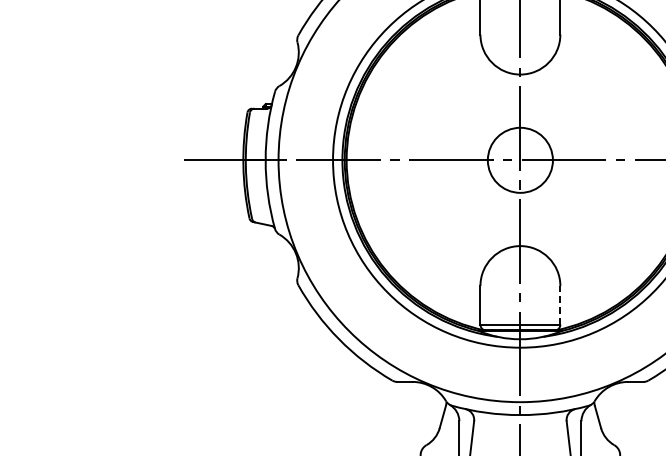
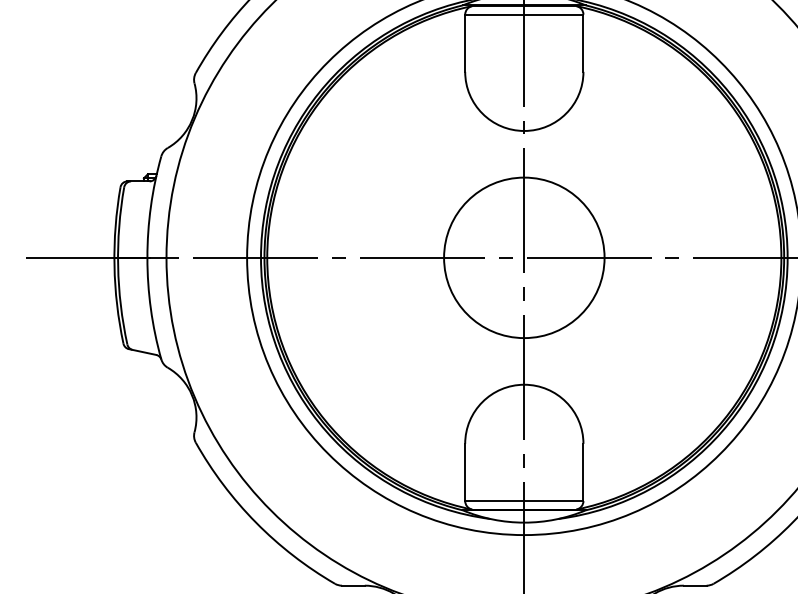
circle: (520, 160) -> (524, 258), size x1.67
line: (560, 304) -> (583, 471), dashed -> solid

